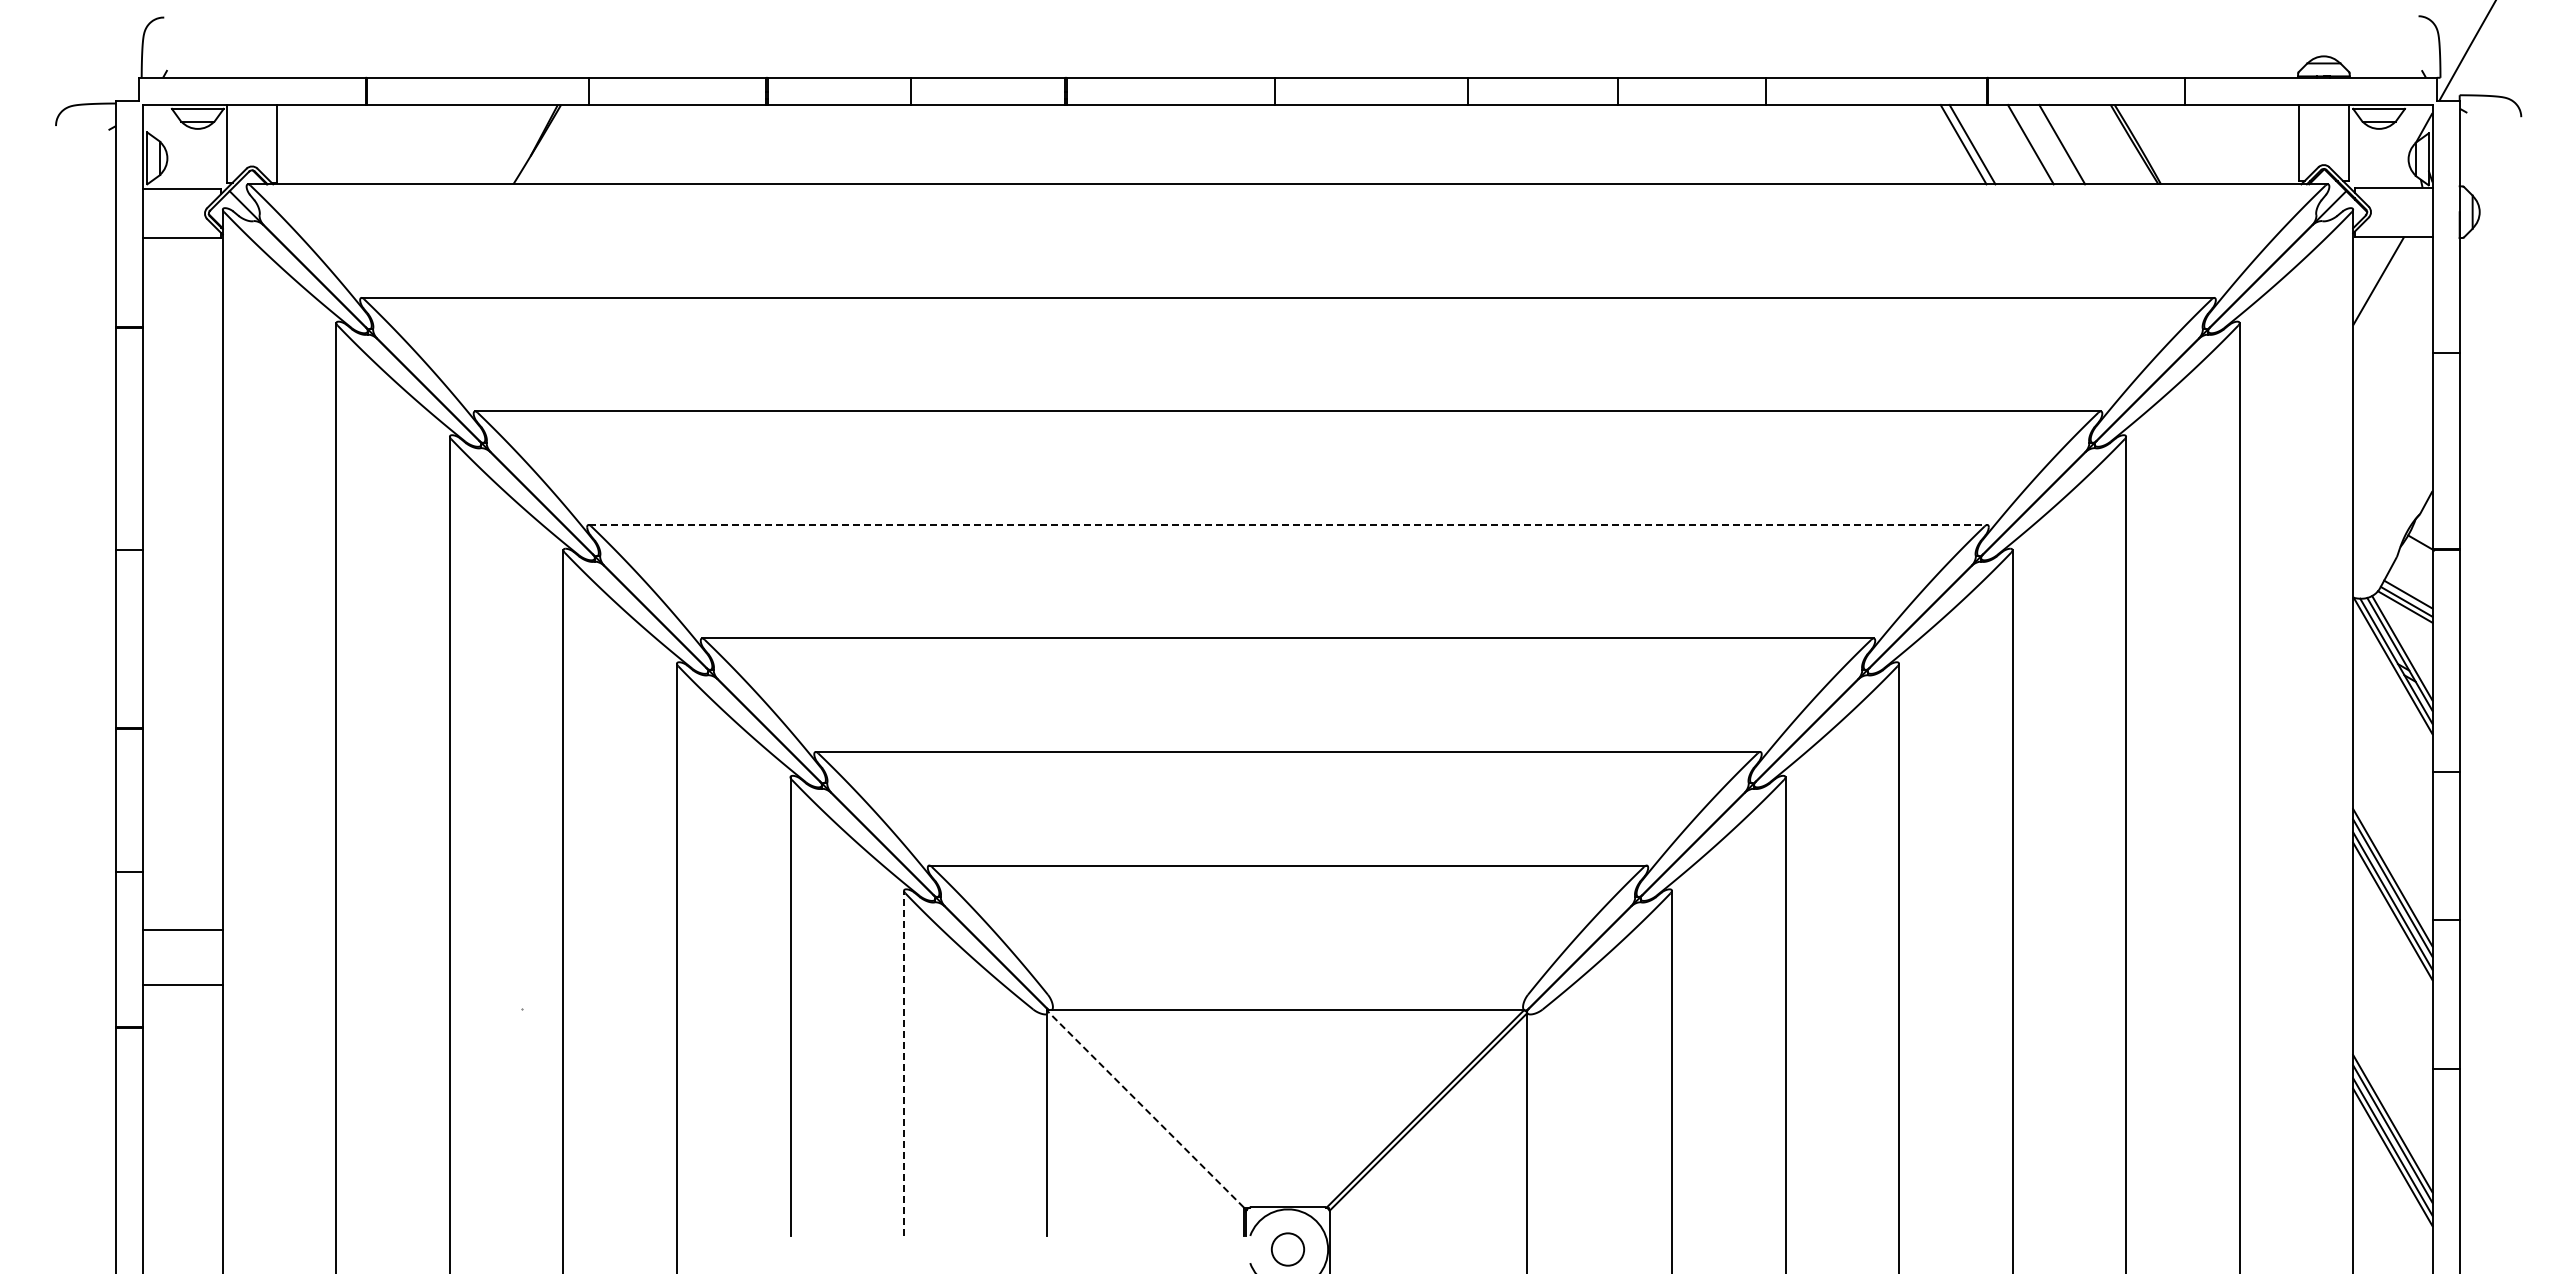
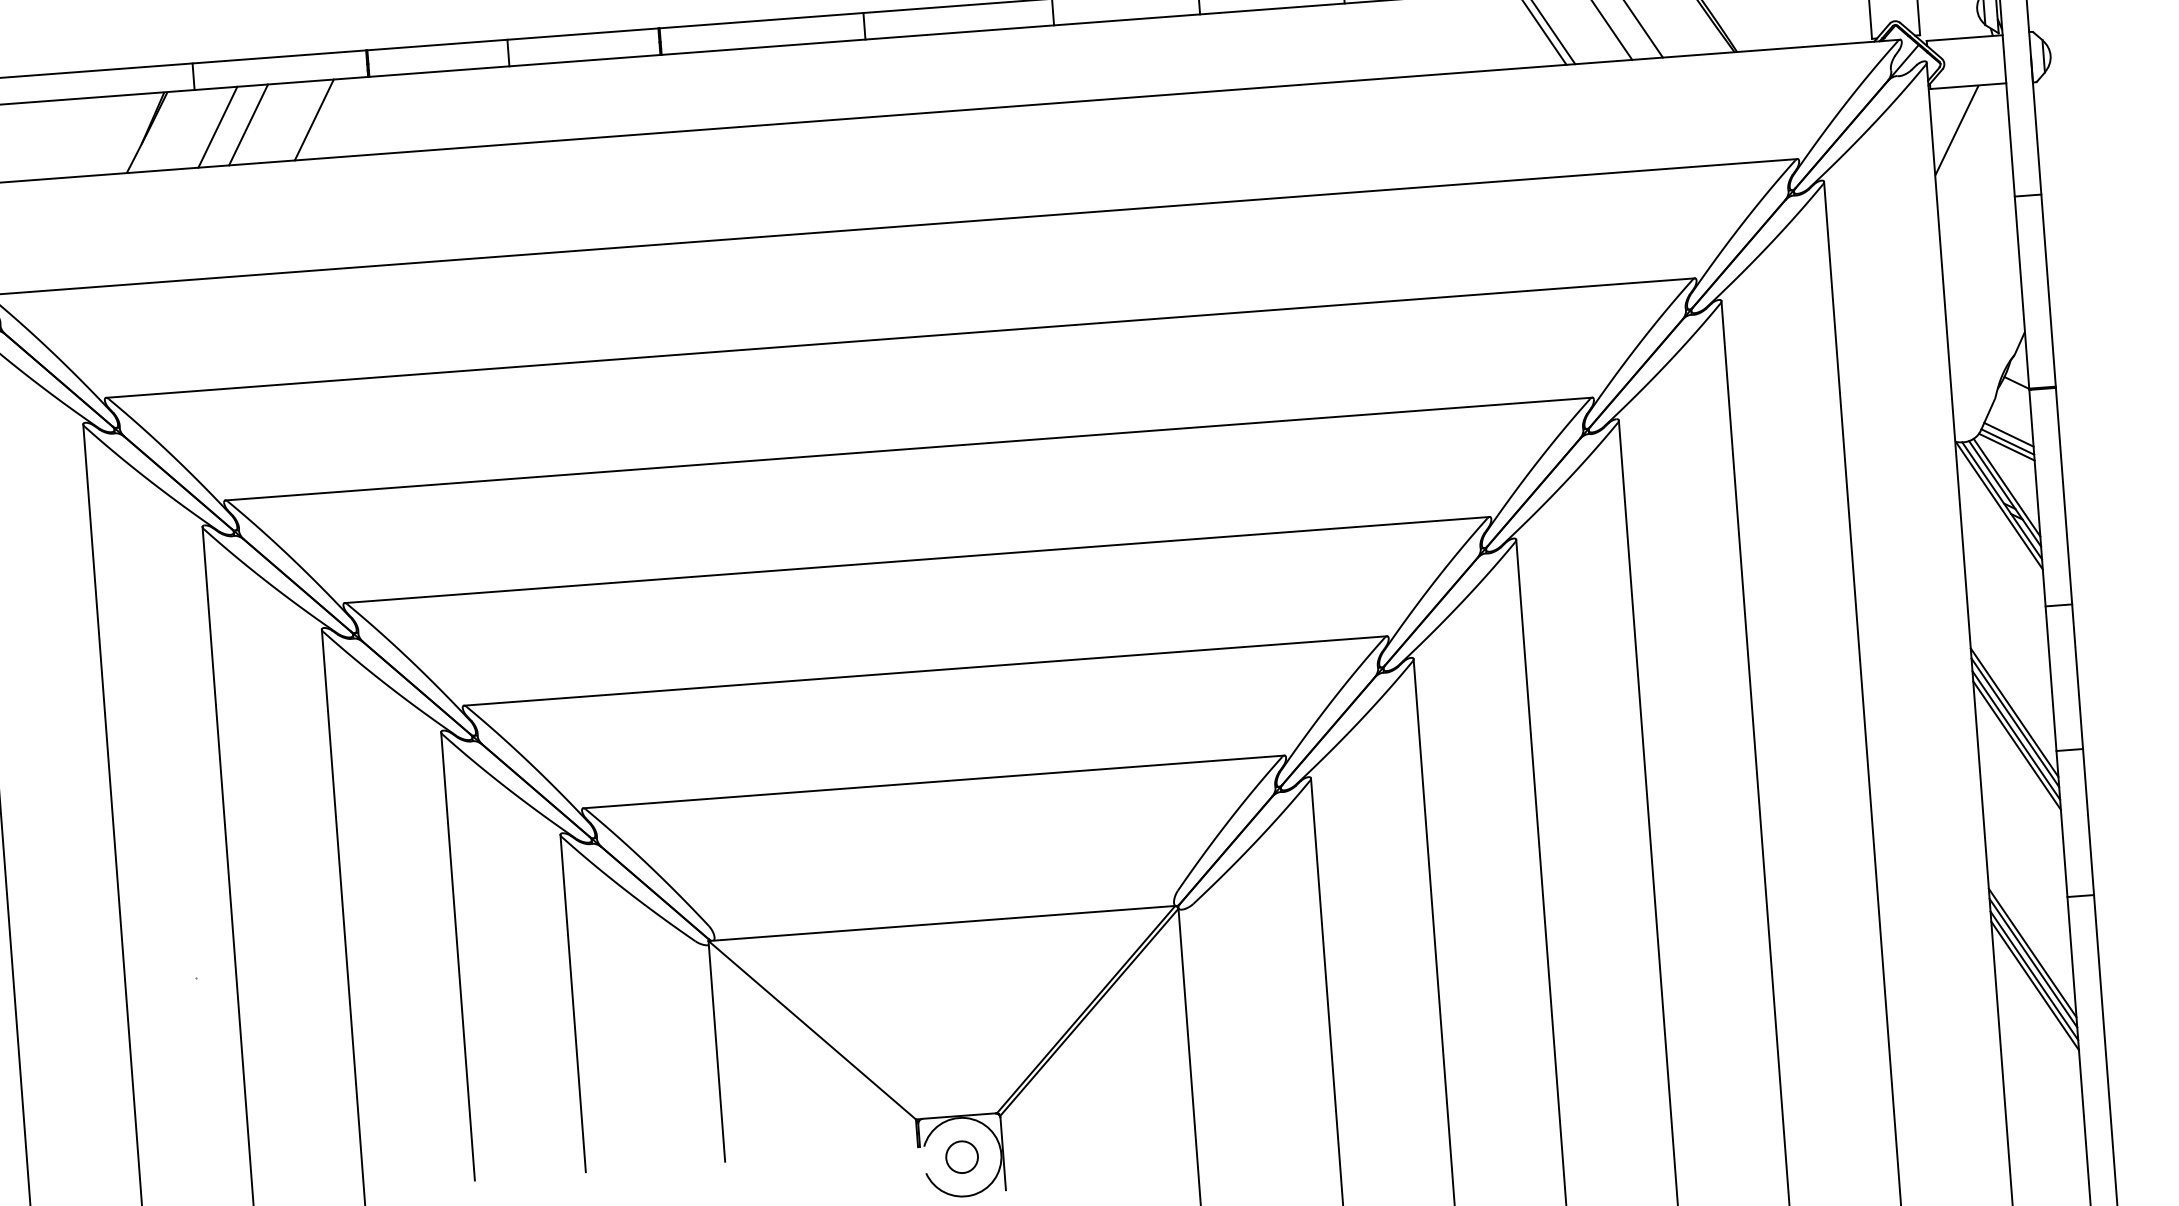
line: (609, 144) -> (217, 127), added
line: (640, 144) -> (248, 124), added
line: (708, 144) -> (314, 119), added
line: (1288, 524) -> (909, 448), dashed -> solid
line: (904, 1063) -> (573, 1003), dashed -> solid
line: (1145, 1108) -> (812, 1029), dashed -> solid

